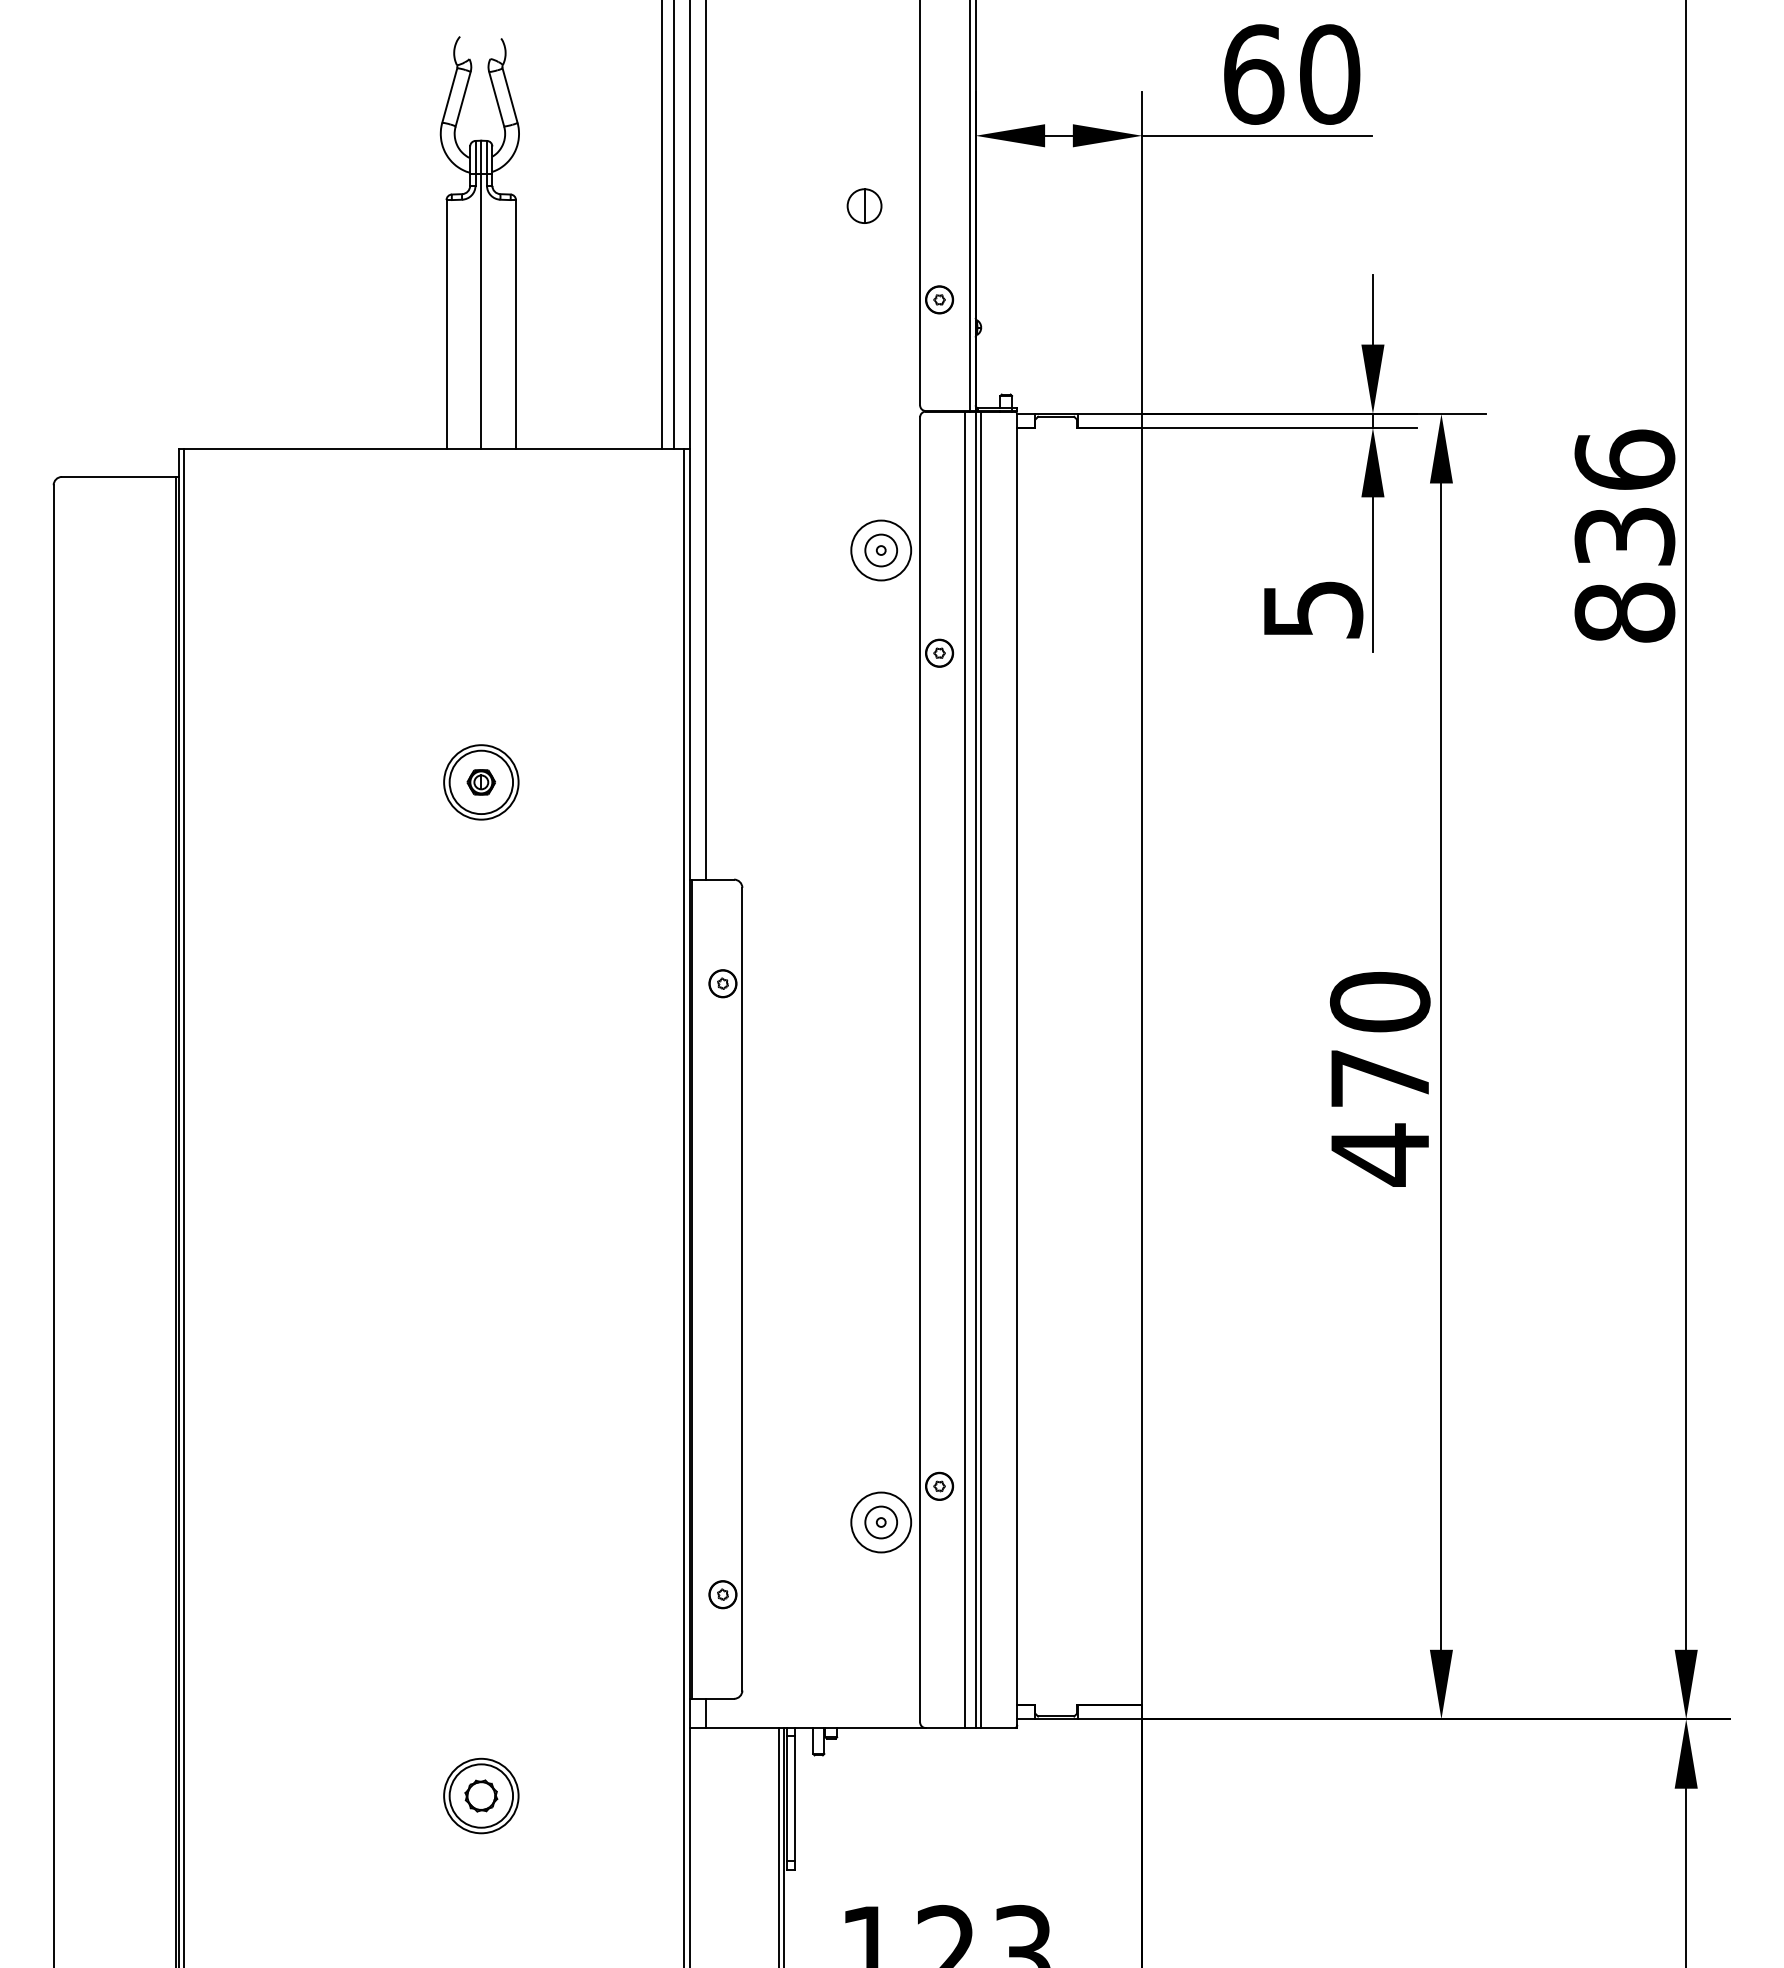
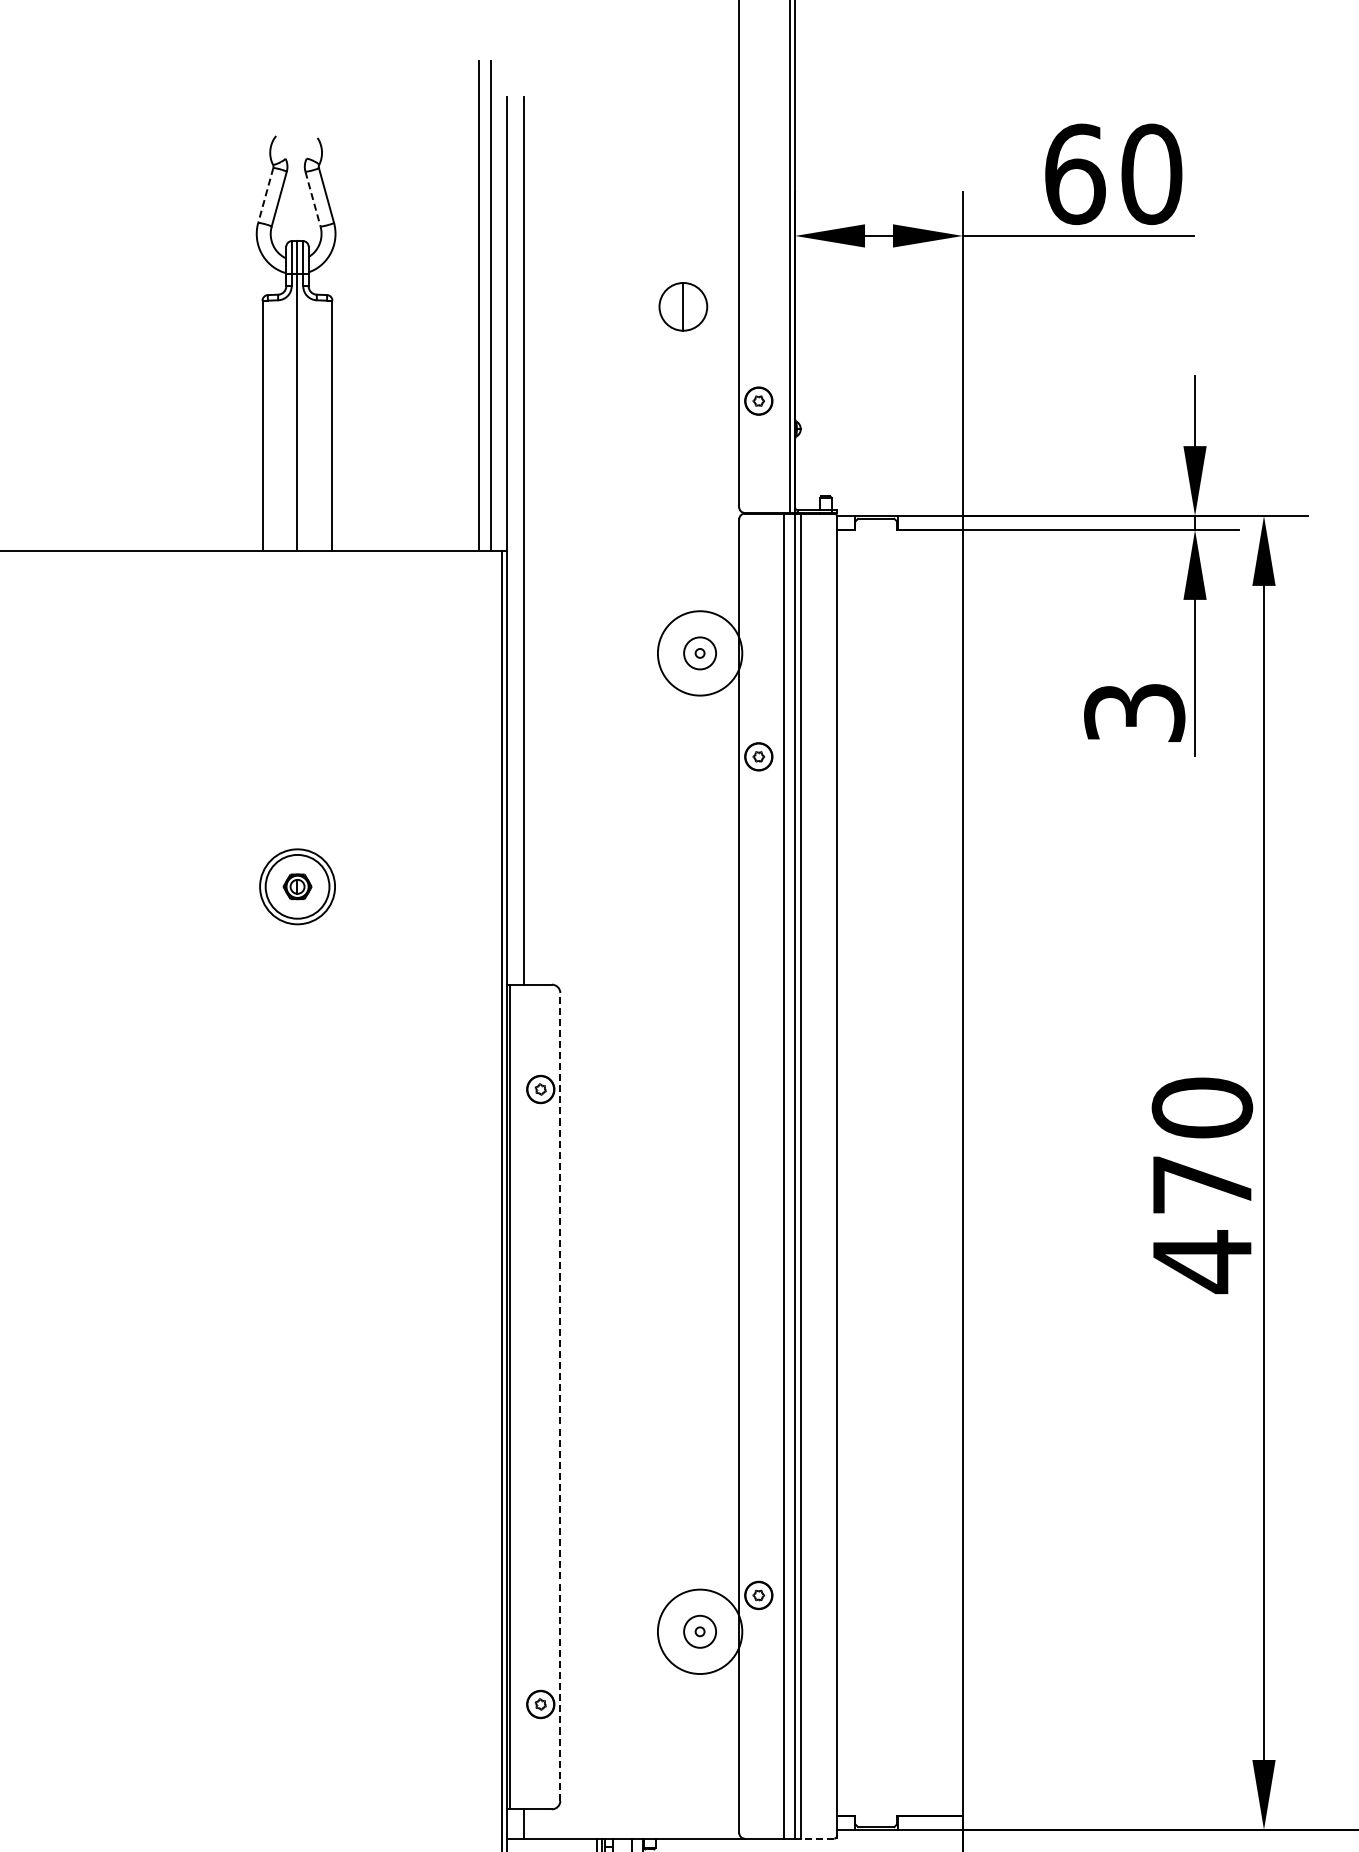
line: (449, 96) -> (265, 196), solid -> dashed
line: (496, 99) -> (312, 199), solid -> dashed
part: (864, 205) -> (683, 306), size x1.4
circle: (881, 550) -> (700, 653), size x1.4
text: (1312, 609) -> (1134, 712), 5 -> 3
line: (742, 1288) -> (560, 1396), solid -> dashed
circle: (881, 1522) -> (700, 1631), size x1.4
line: (997, 1728) -> (817, 1839), solid -> dashed

